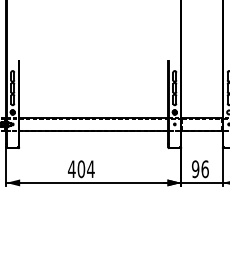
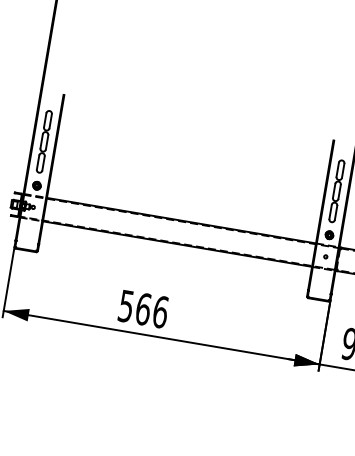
text: (81, 169) -> (143, 309), 404 -> 566

